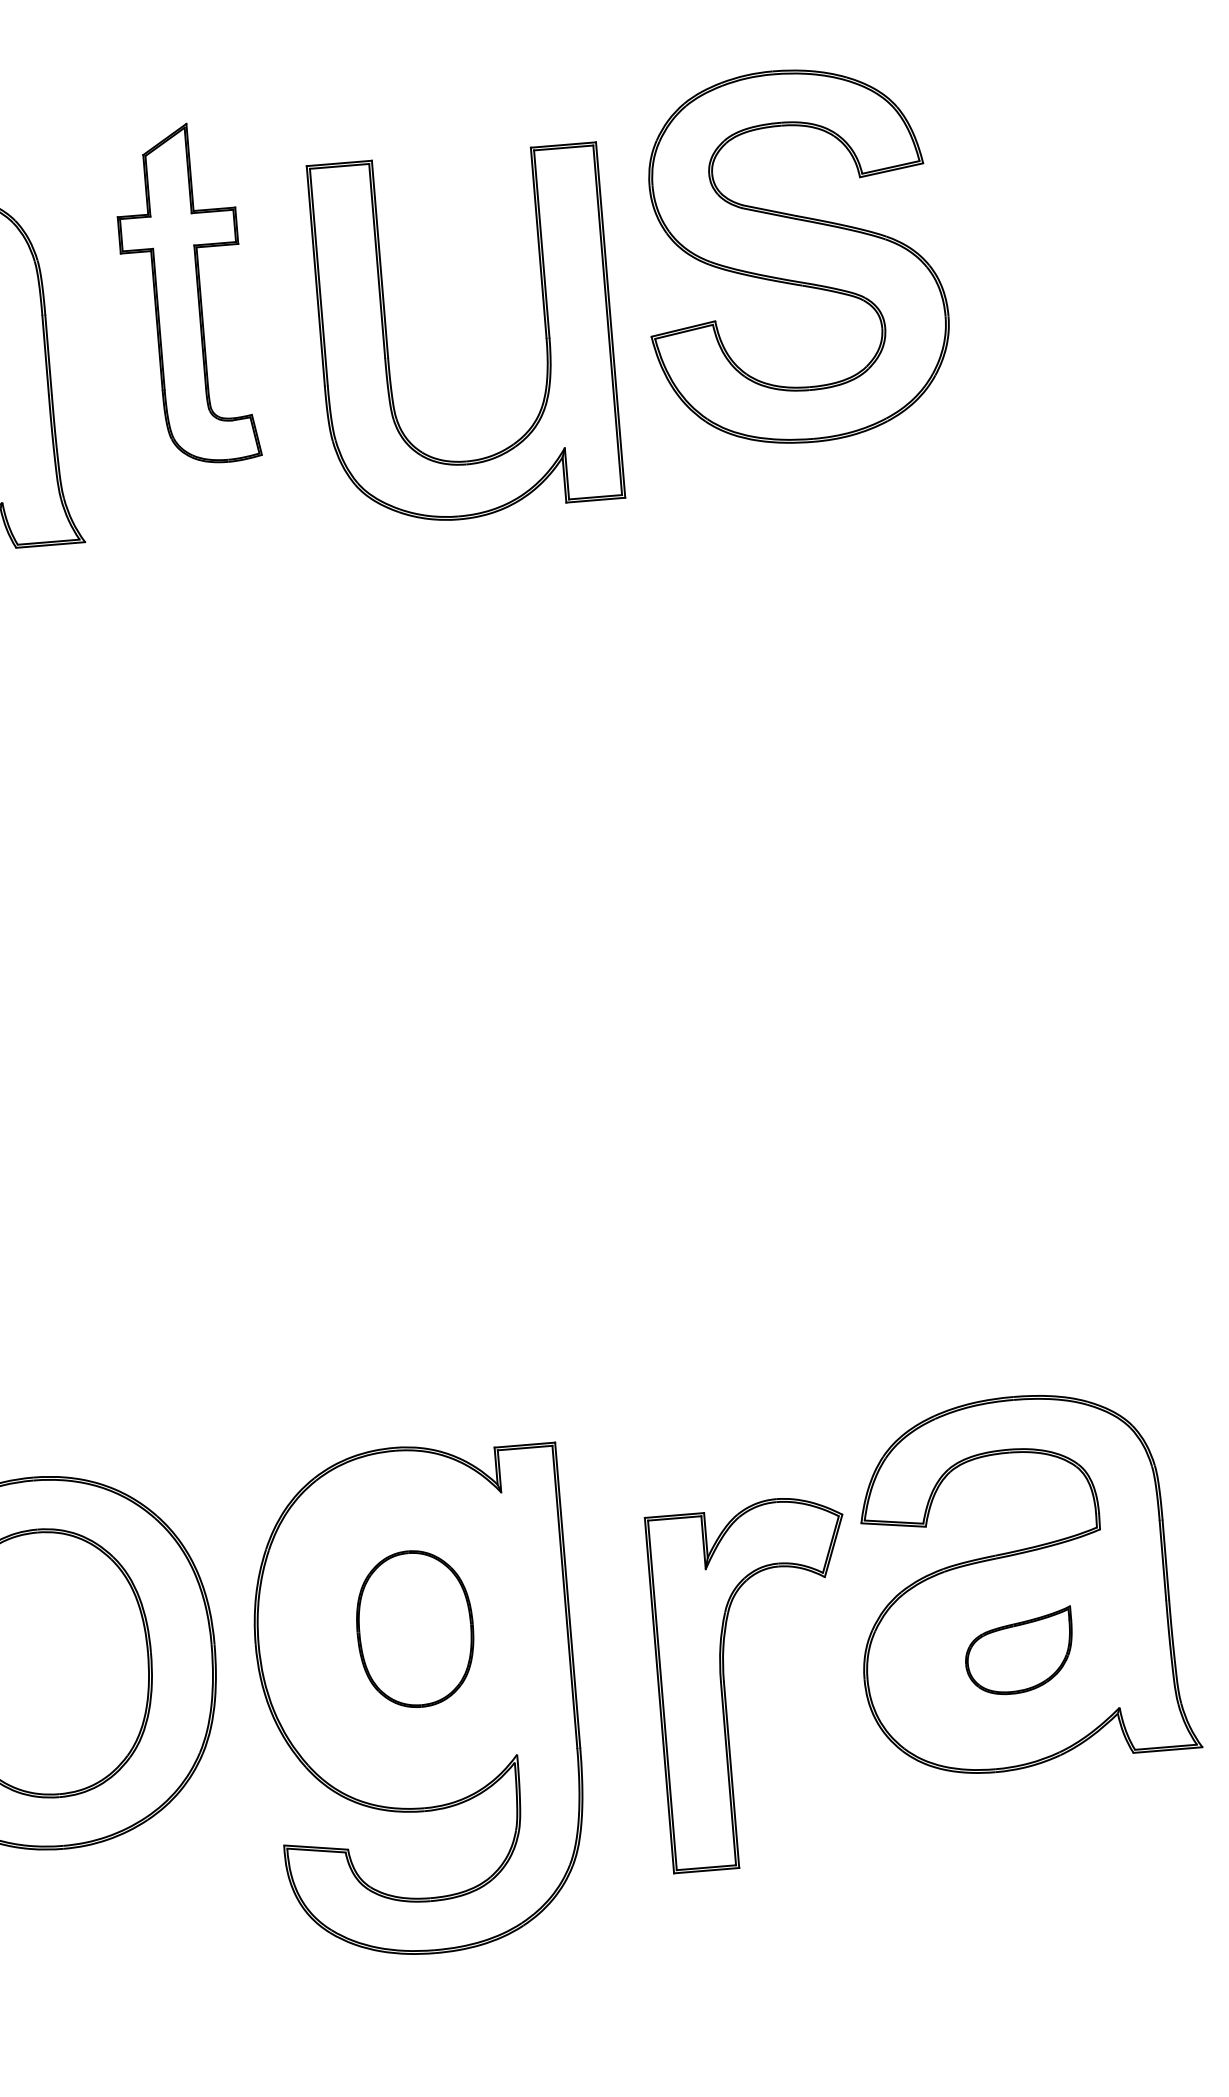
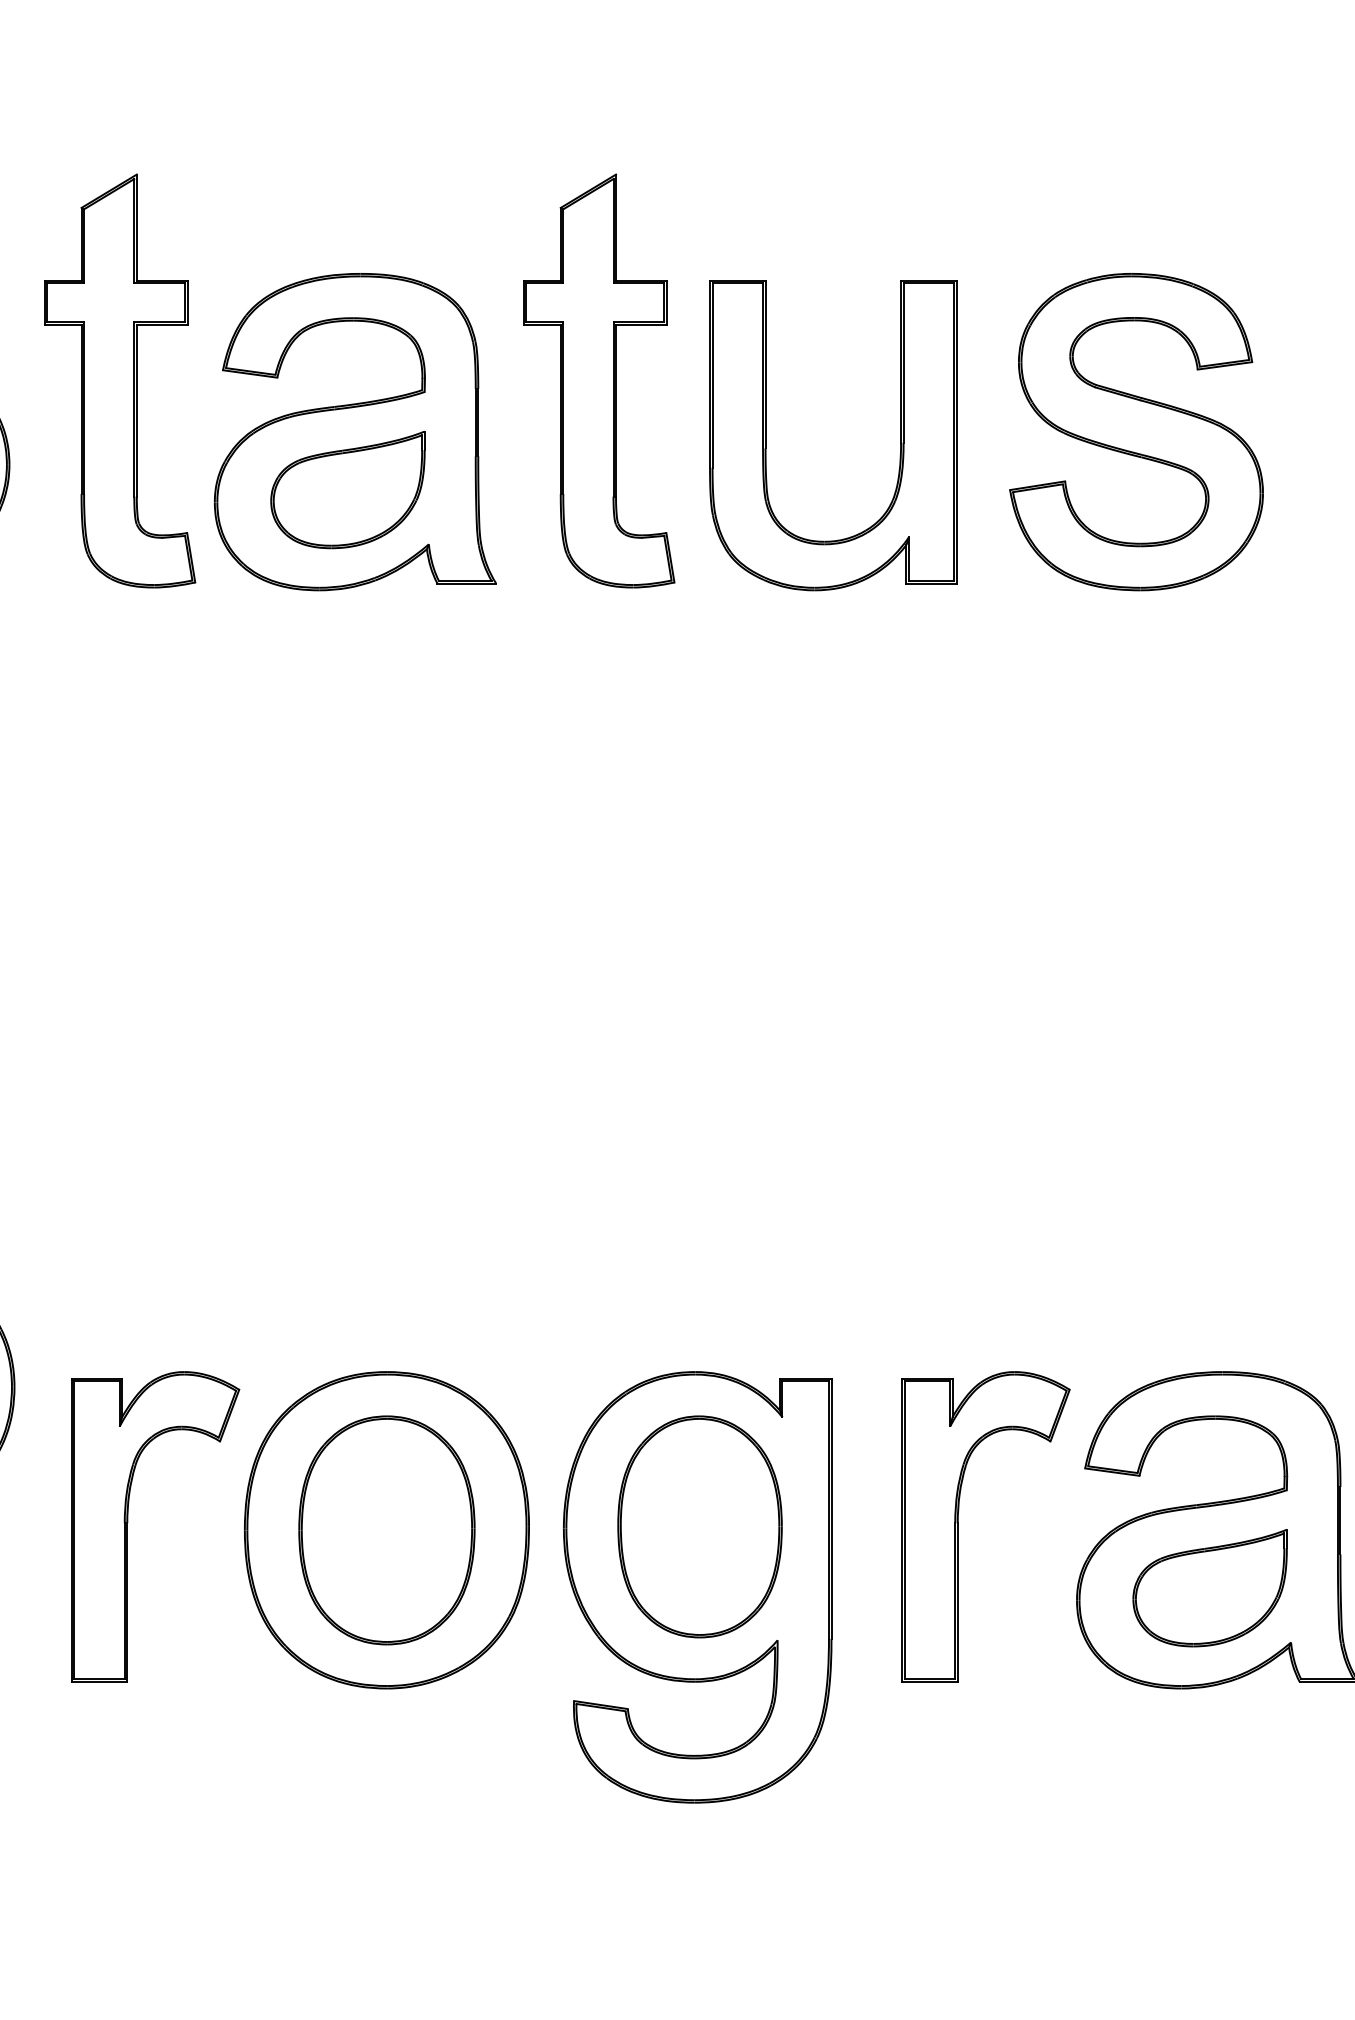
part: (794, 257) -> (1136, 432), moved
part: (186, 293) -> (599, 380), size x1.43
part: (414, 1628) -> (699, 1526), size x1.67
part: (1018, 1652) -> (1209, 1588), size x1.67
part: (725, 1685) -> (958, 1526), moved

